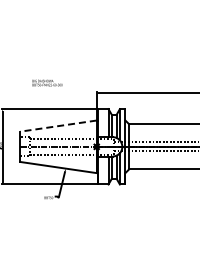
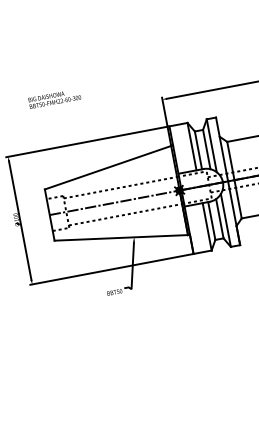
text: (47, 82) -> (54, 97), moved
line: (58, 126) -> (108, 168), dashed -> solid

